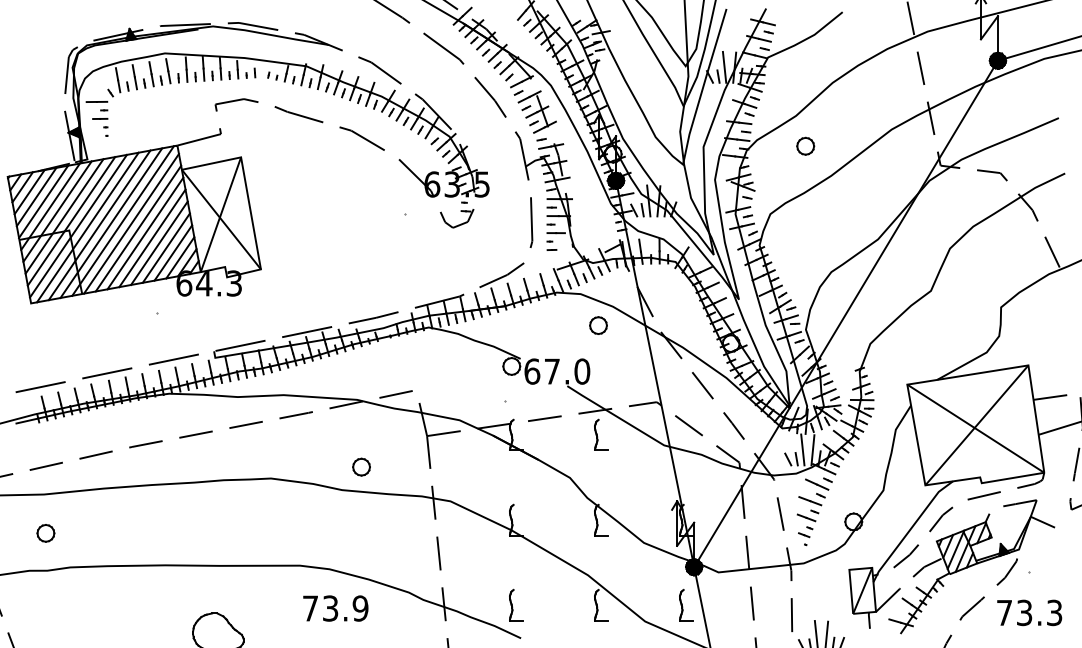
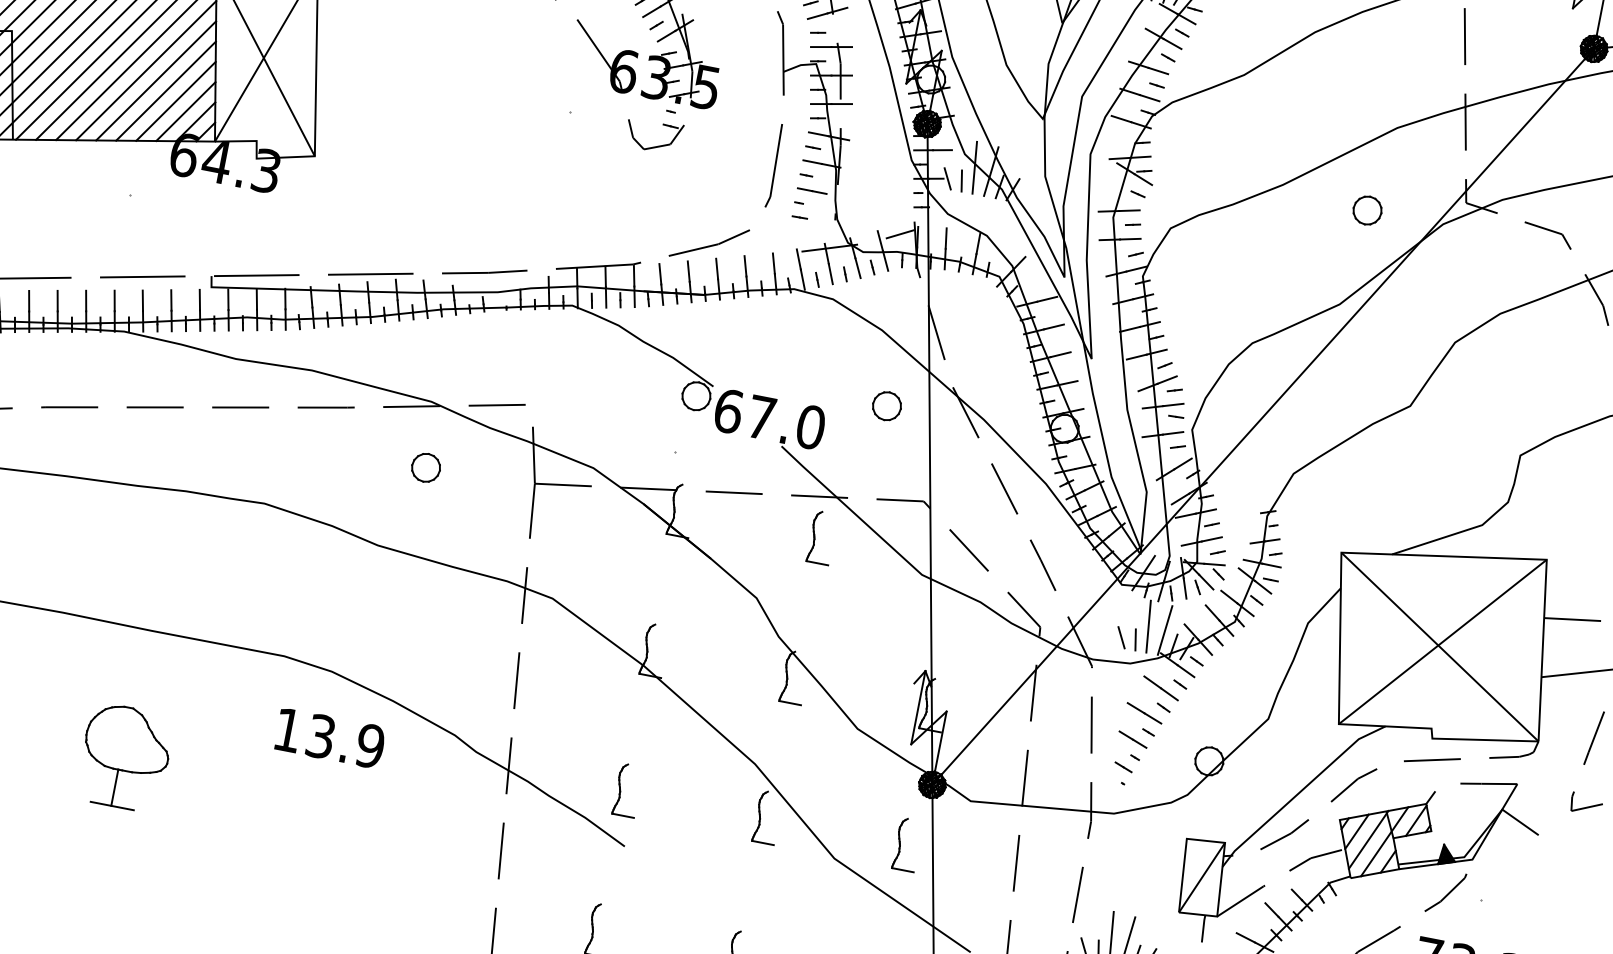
part: (805, 145) -> (1367, 209), moved
part: (598, 325) -> (887, 406), moved
part: (361, 466) -> (426, 466), moved
text: (310, 608) -> (287, 730), 73.9 -> 13.9

